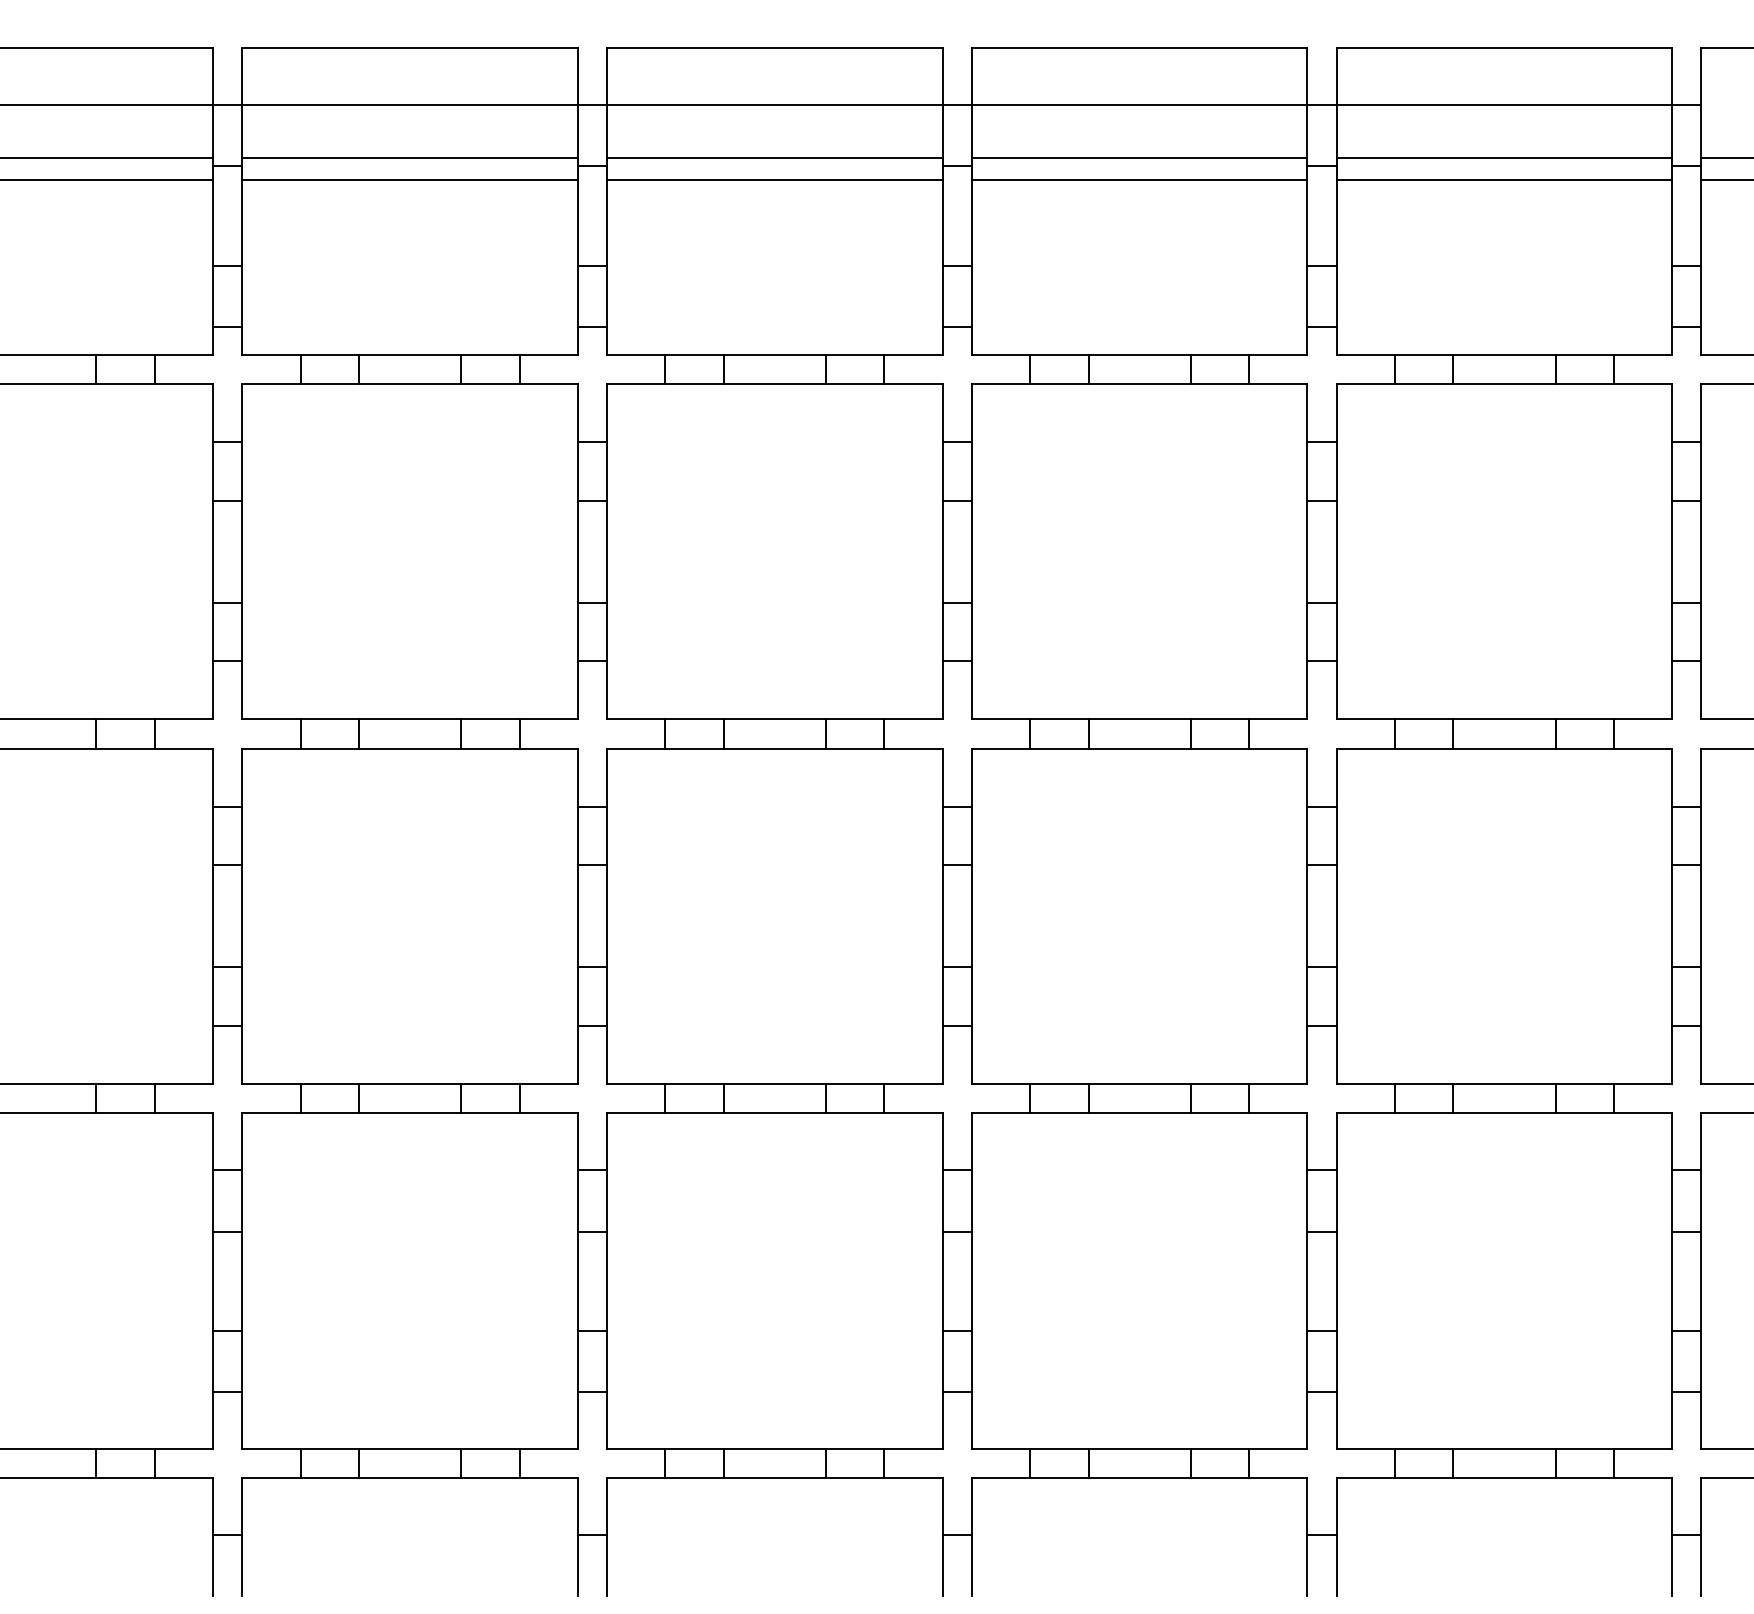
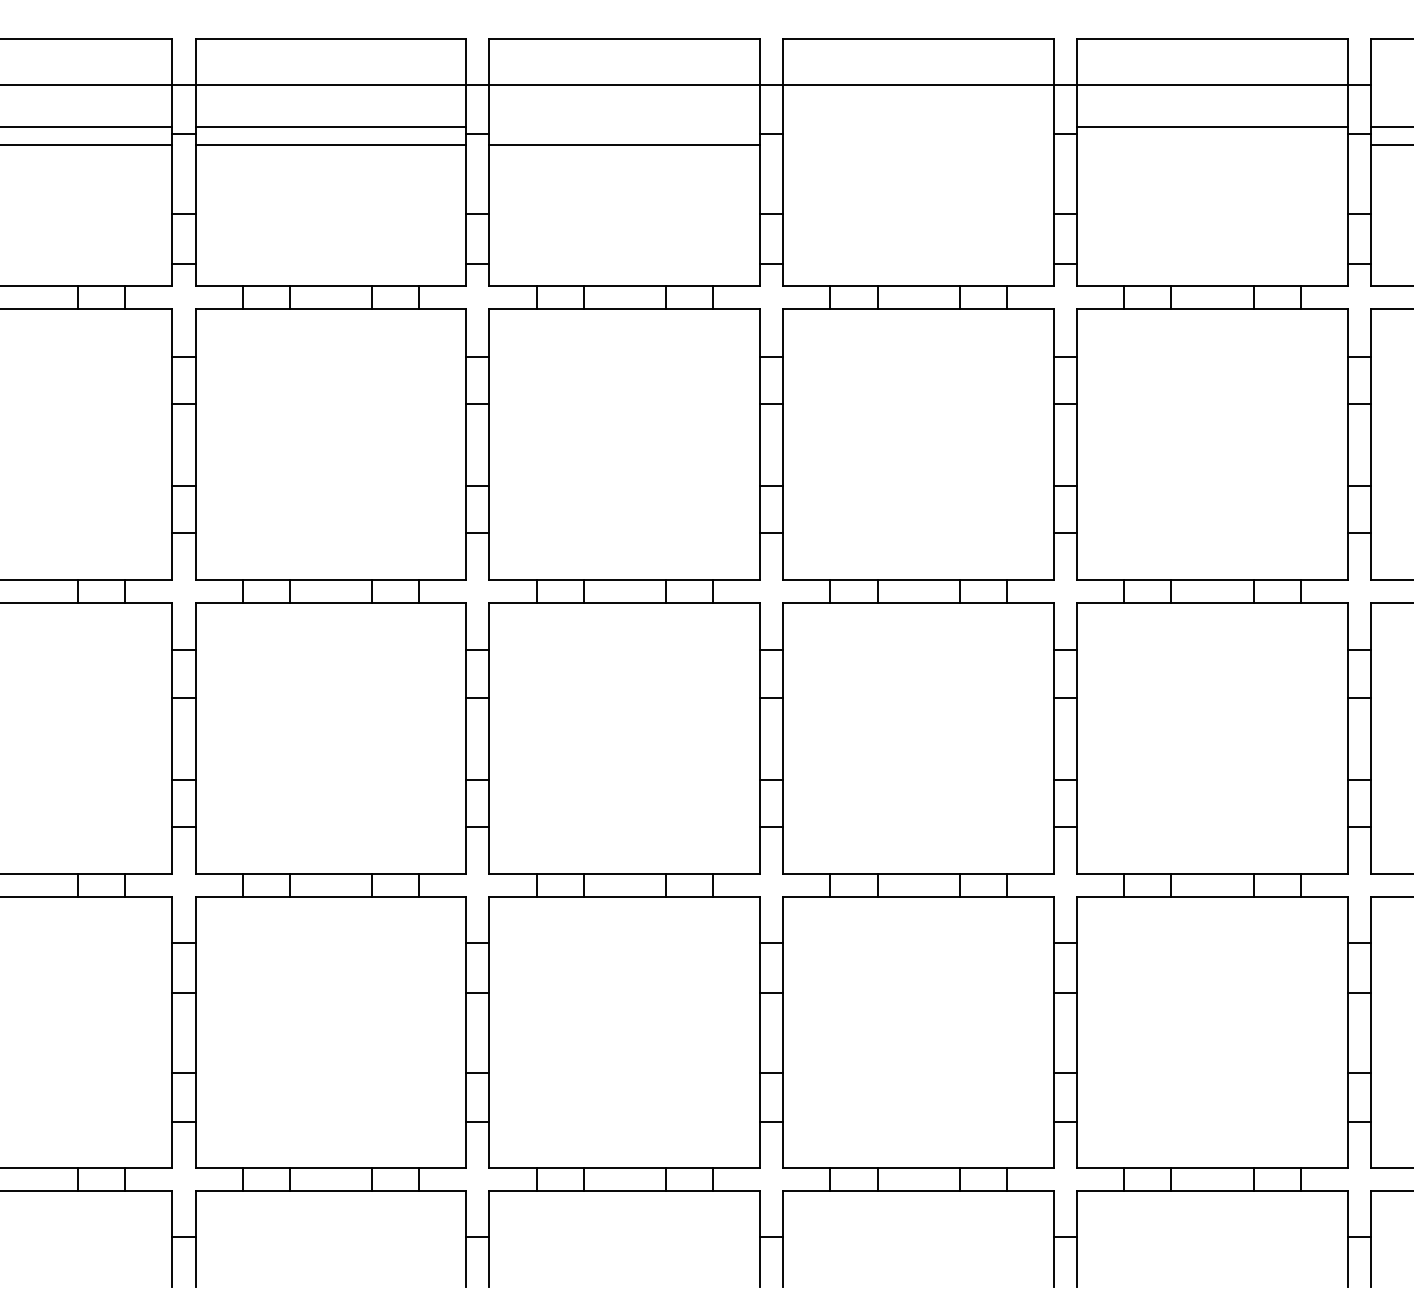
line: (774, 157) -> (624, 127), removed
line: (1139, 157) -> (918, 127), removed
line: (1139, 180) -> (918, 145), removed
line: (1504, 180) -> (1212, 145), removed

